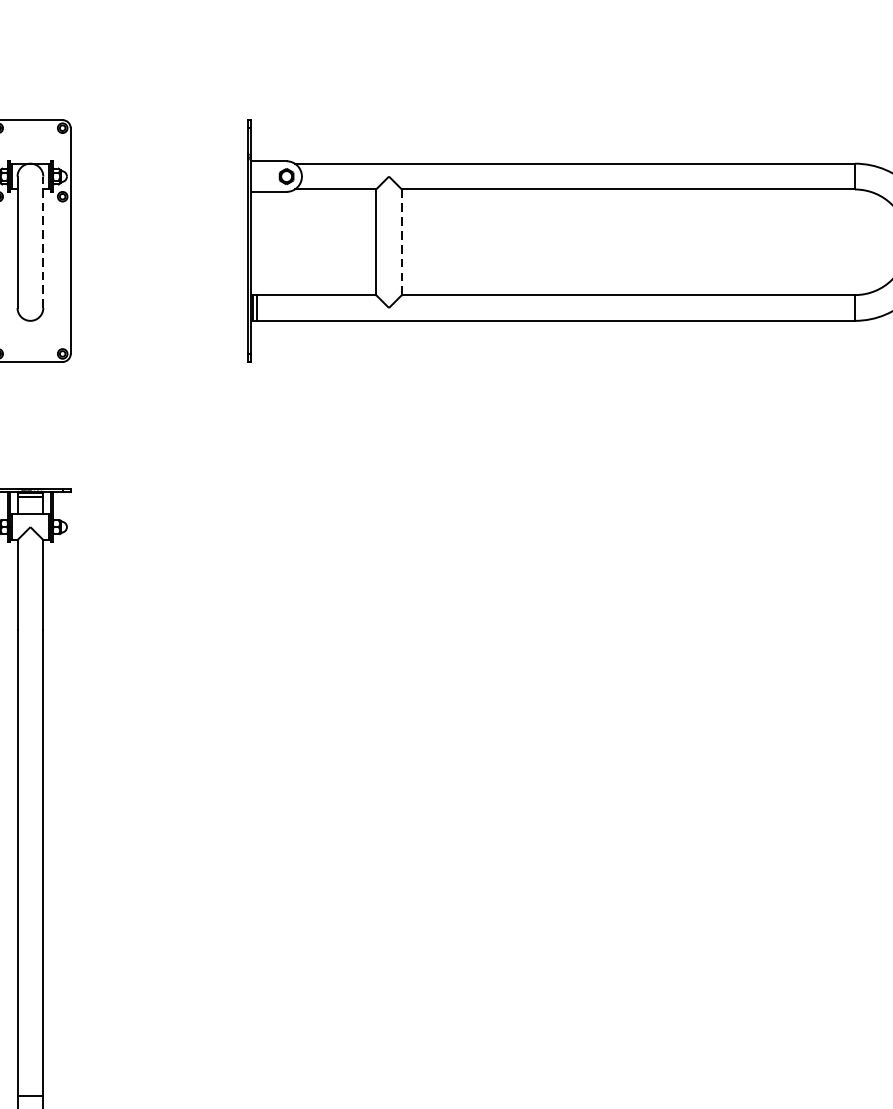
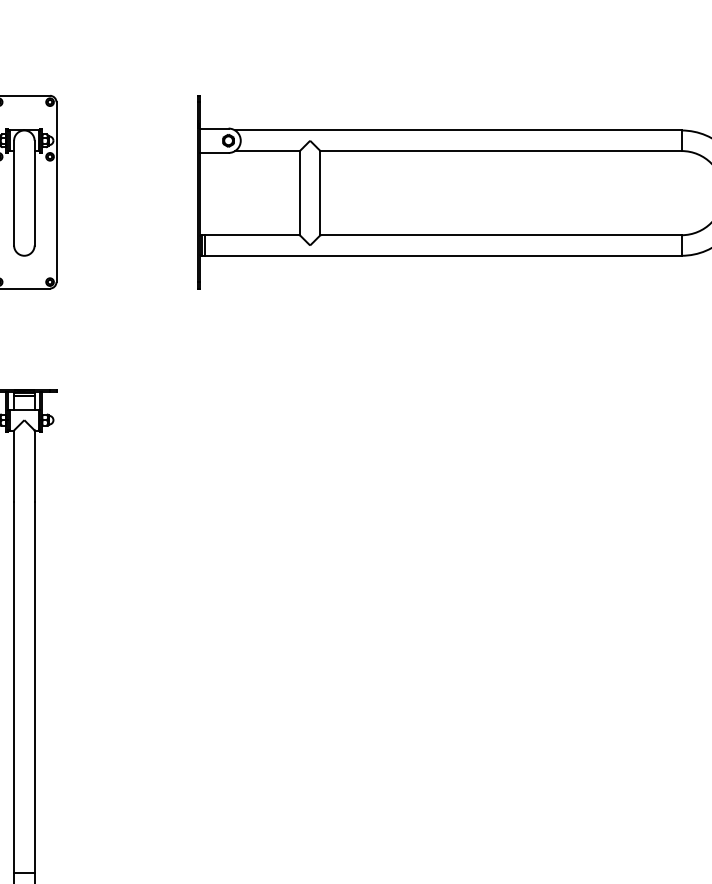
line: (43, 241) -> (34, 192), dashed -> solid
line: (401, 241) -> (320, 192), dashed -> solid

